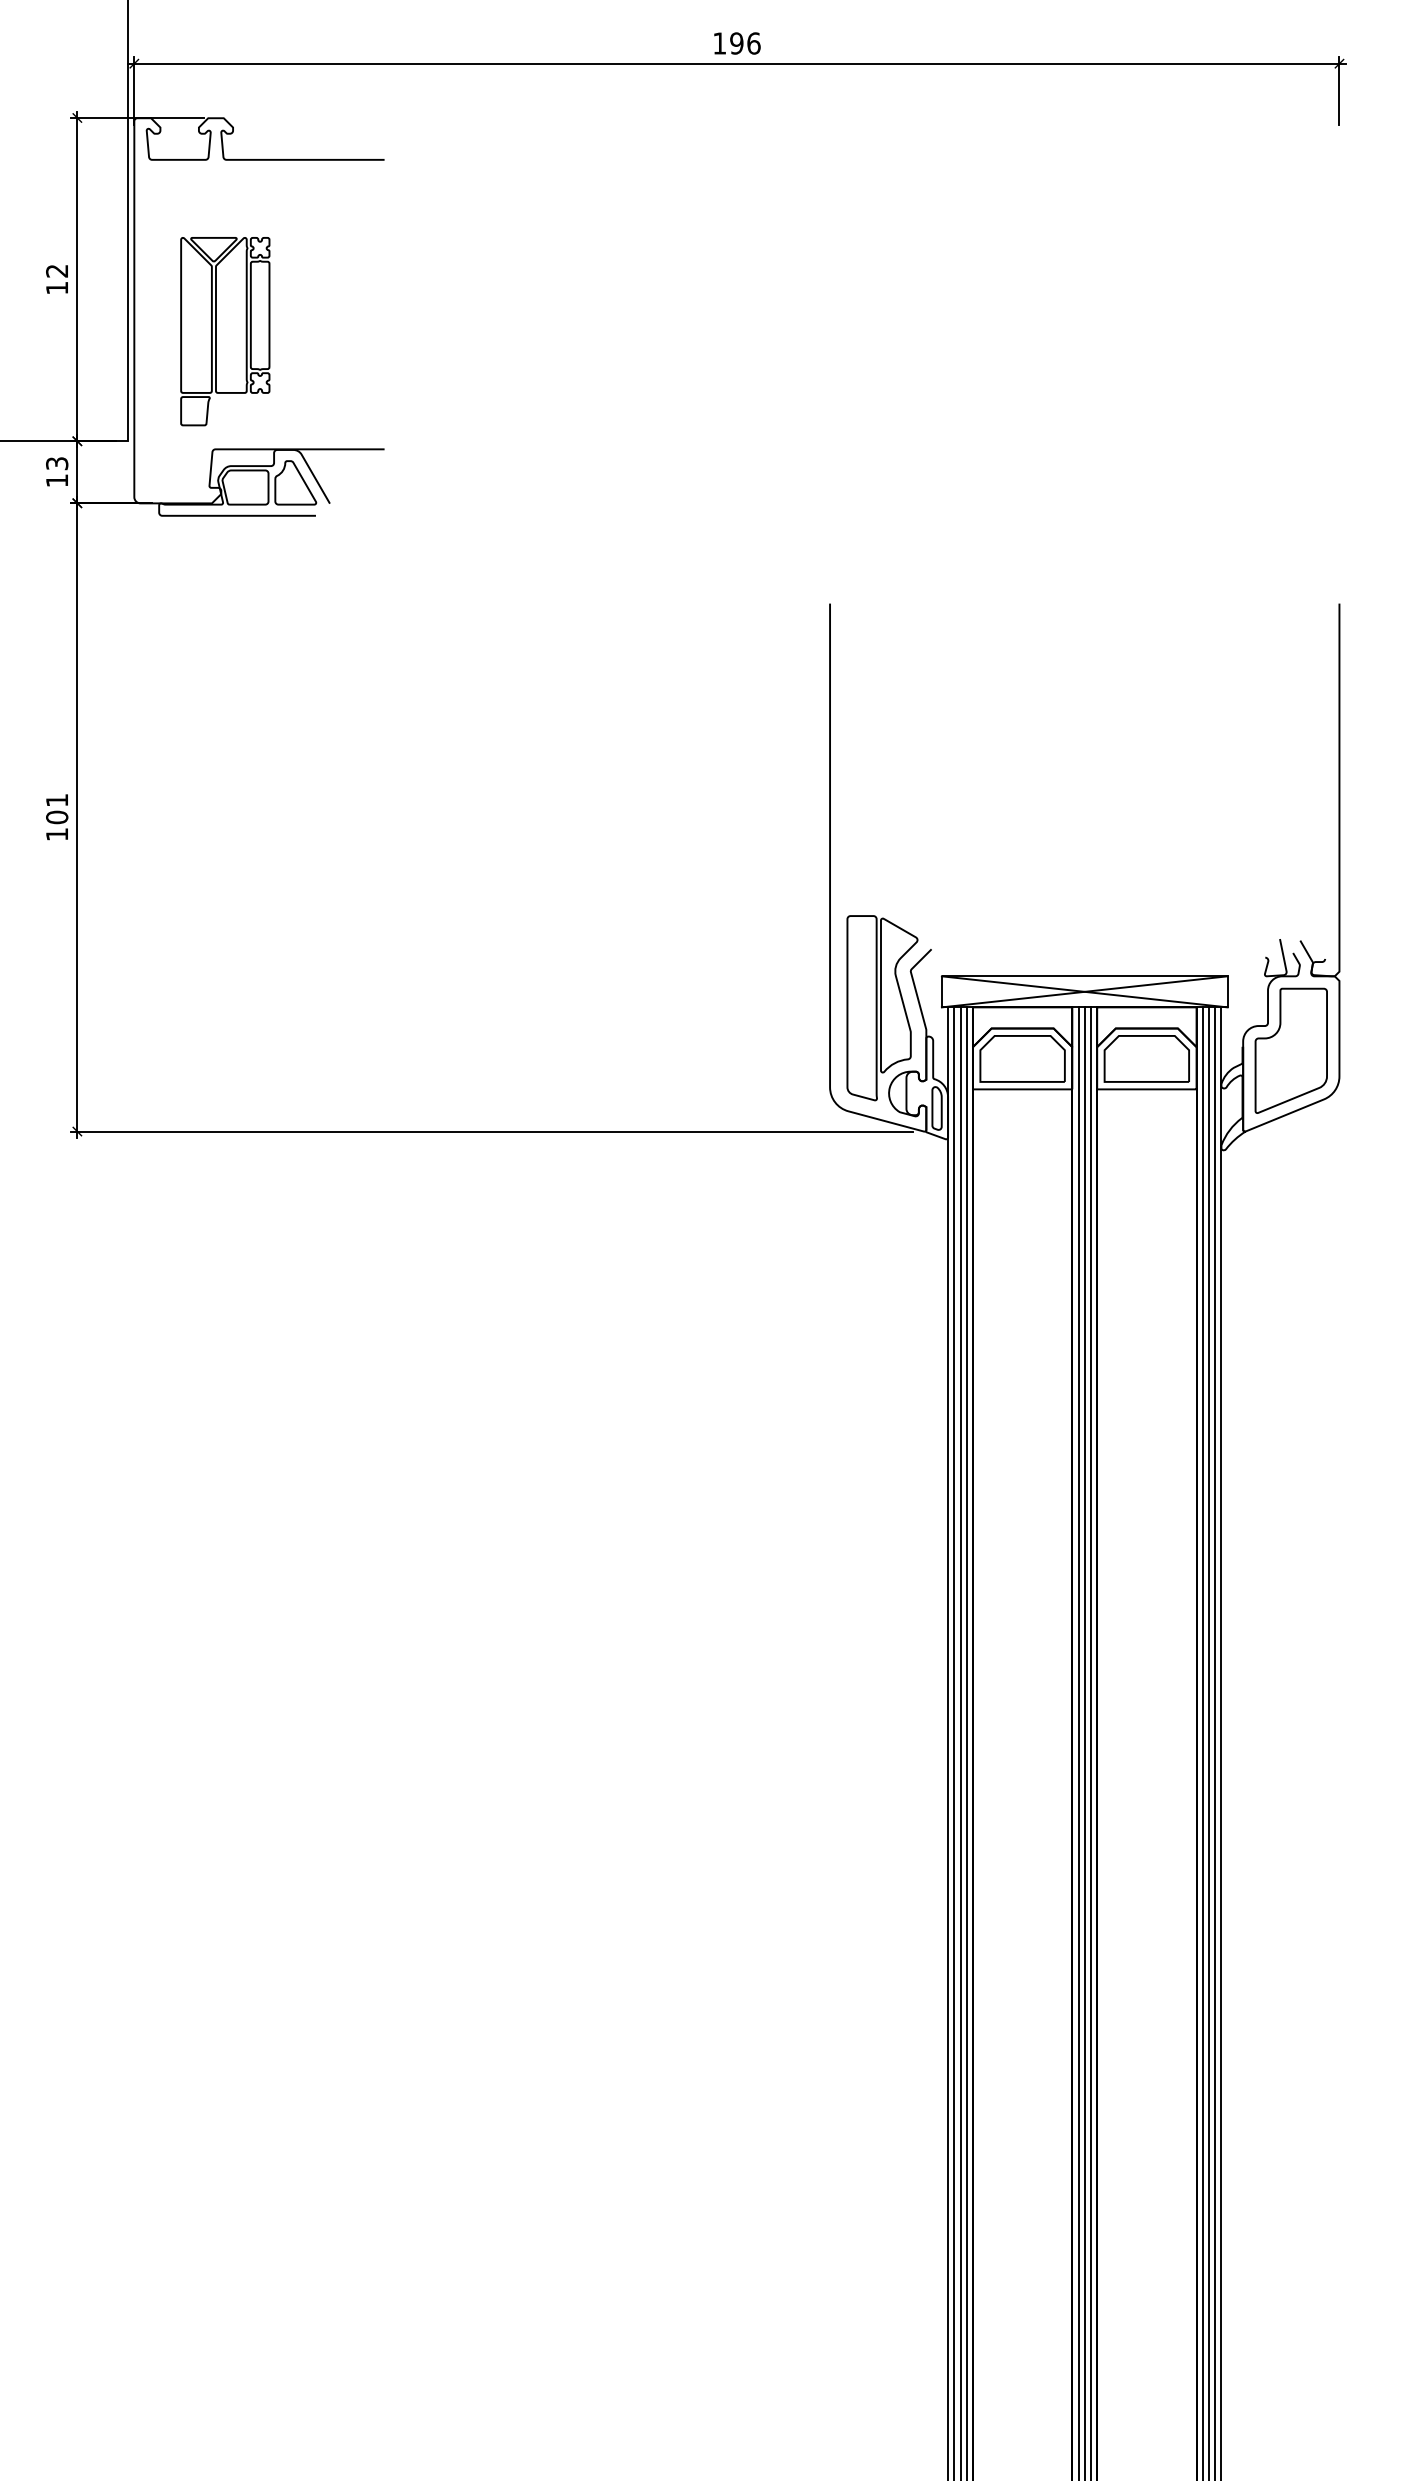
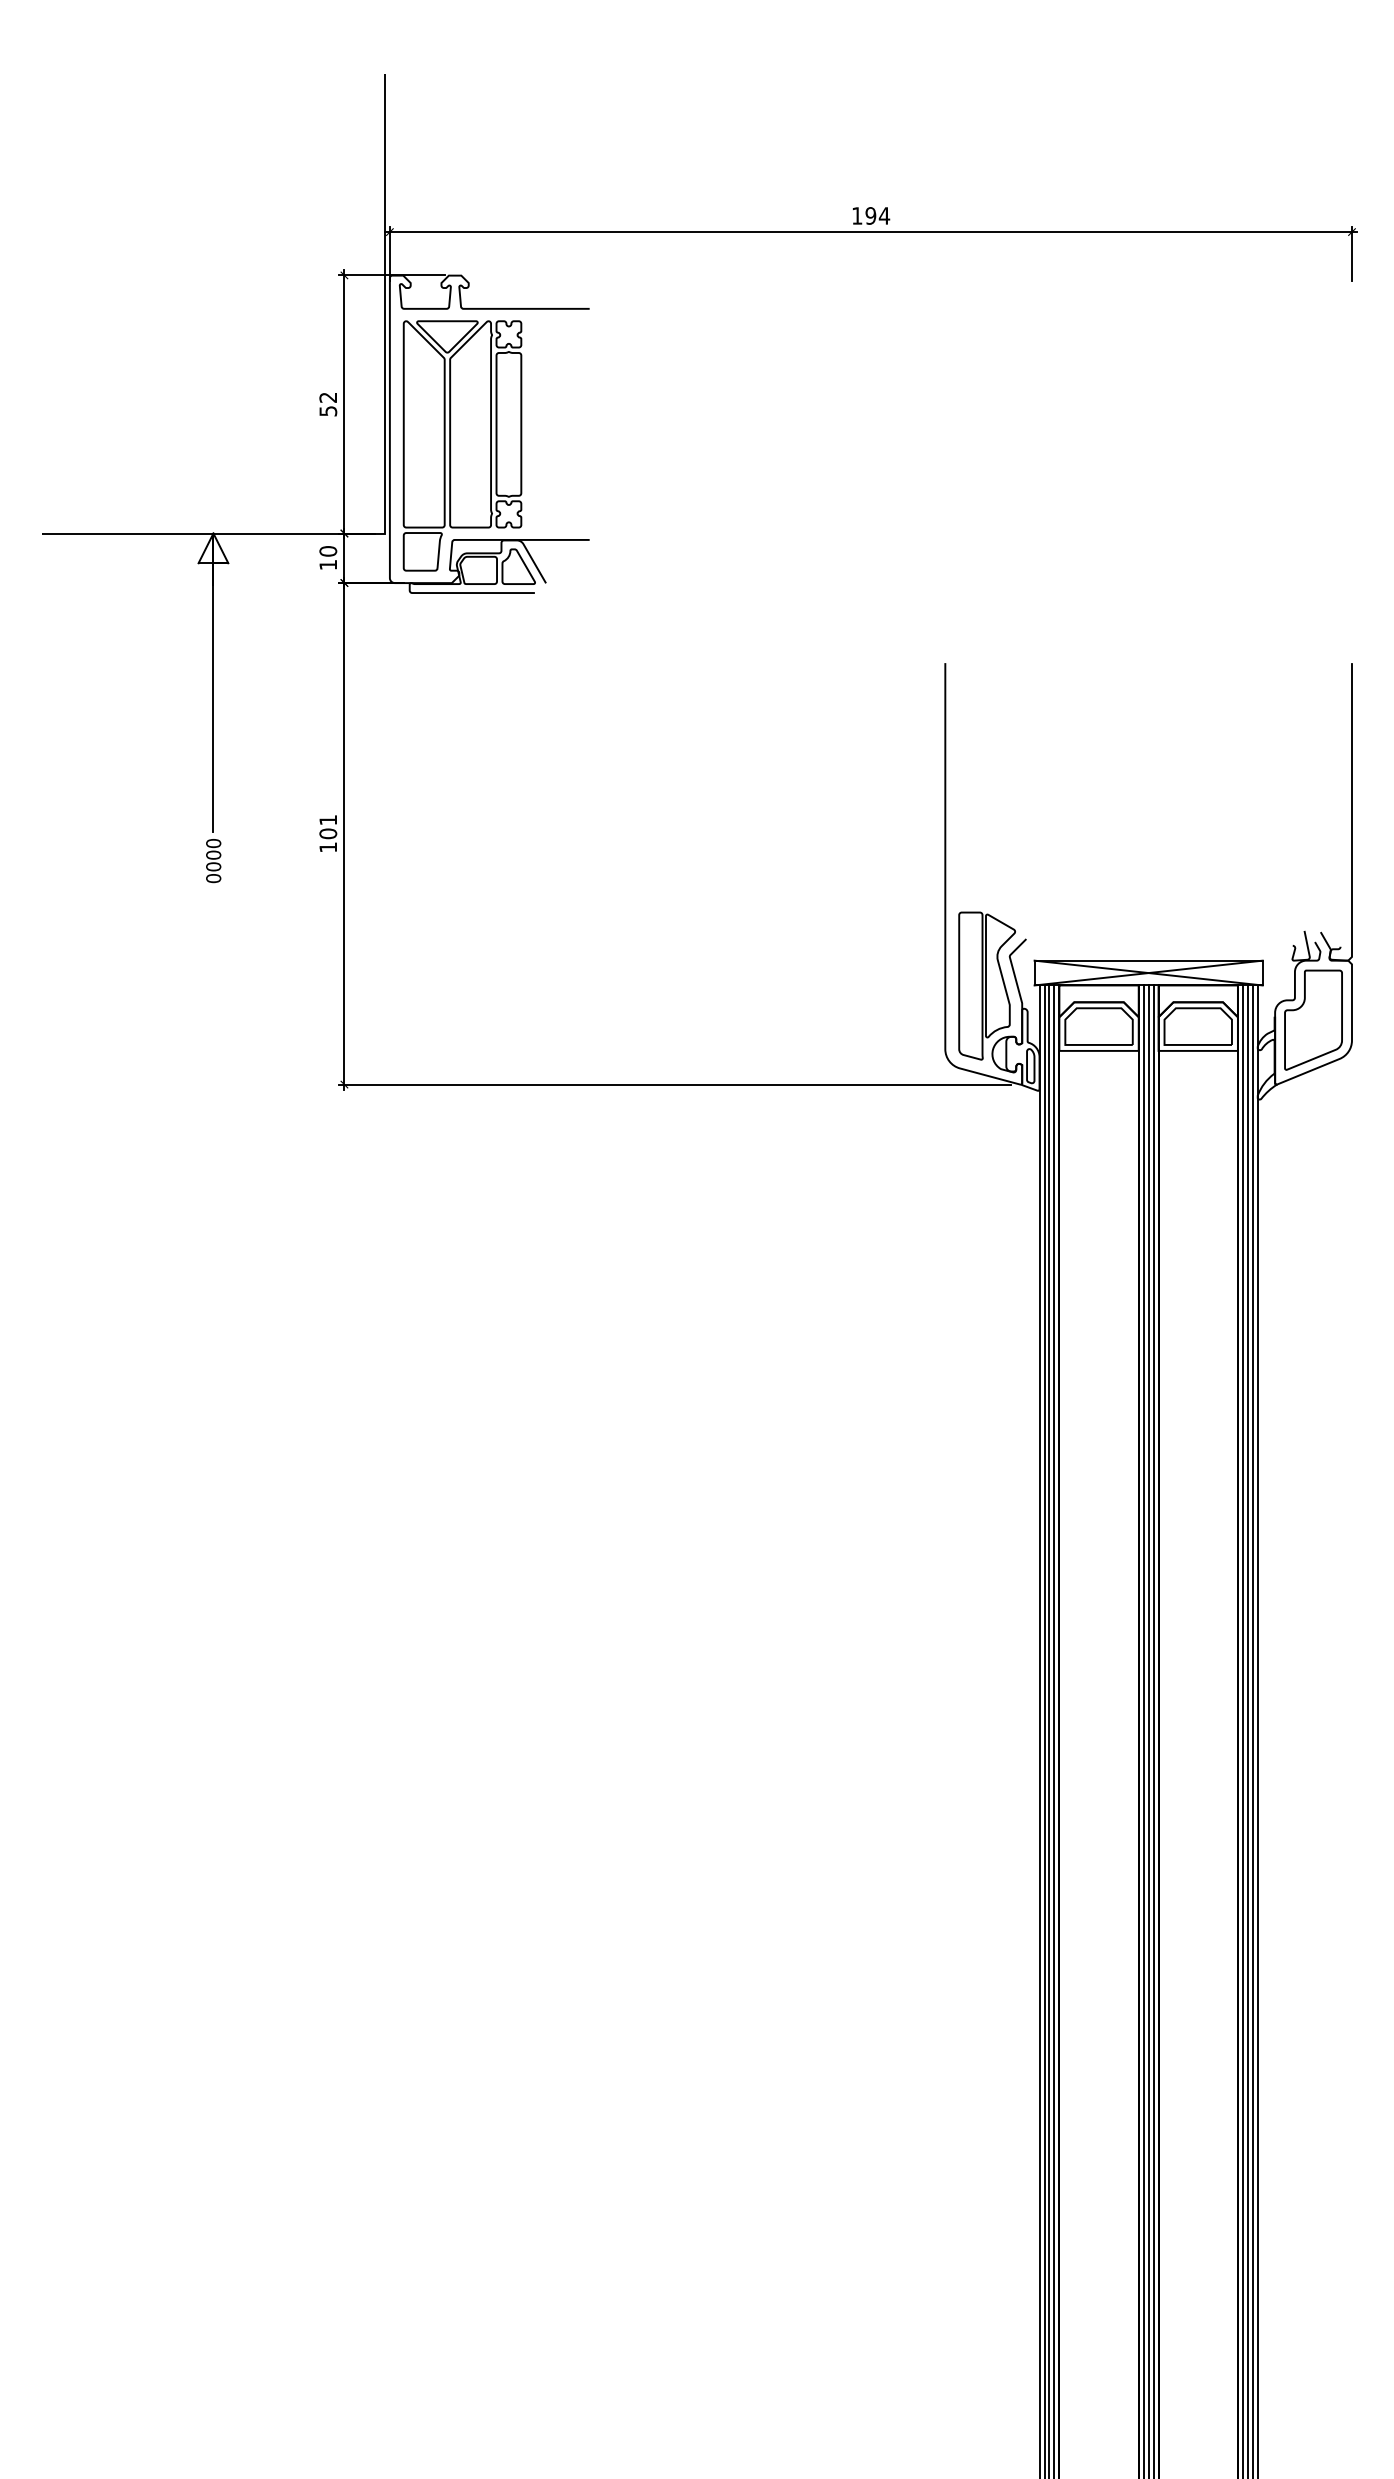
text: (753, 42) -> (884, 215), 196 -> 194
text: (57, 288) -> (328, 411), 12 -> 52
part: (225, 331) -> (462, 445), size x1.67
text: (57, 463) -> (328, 551), 13 -> 10

